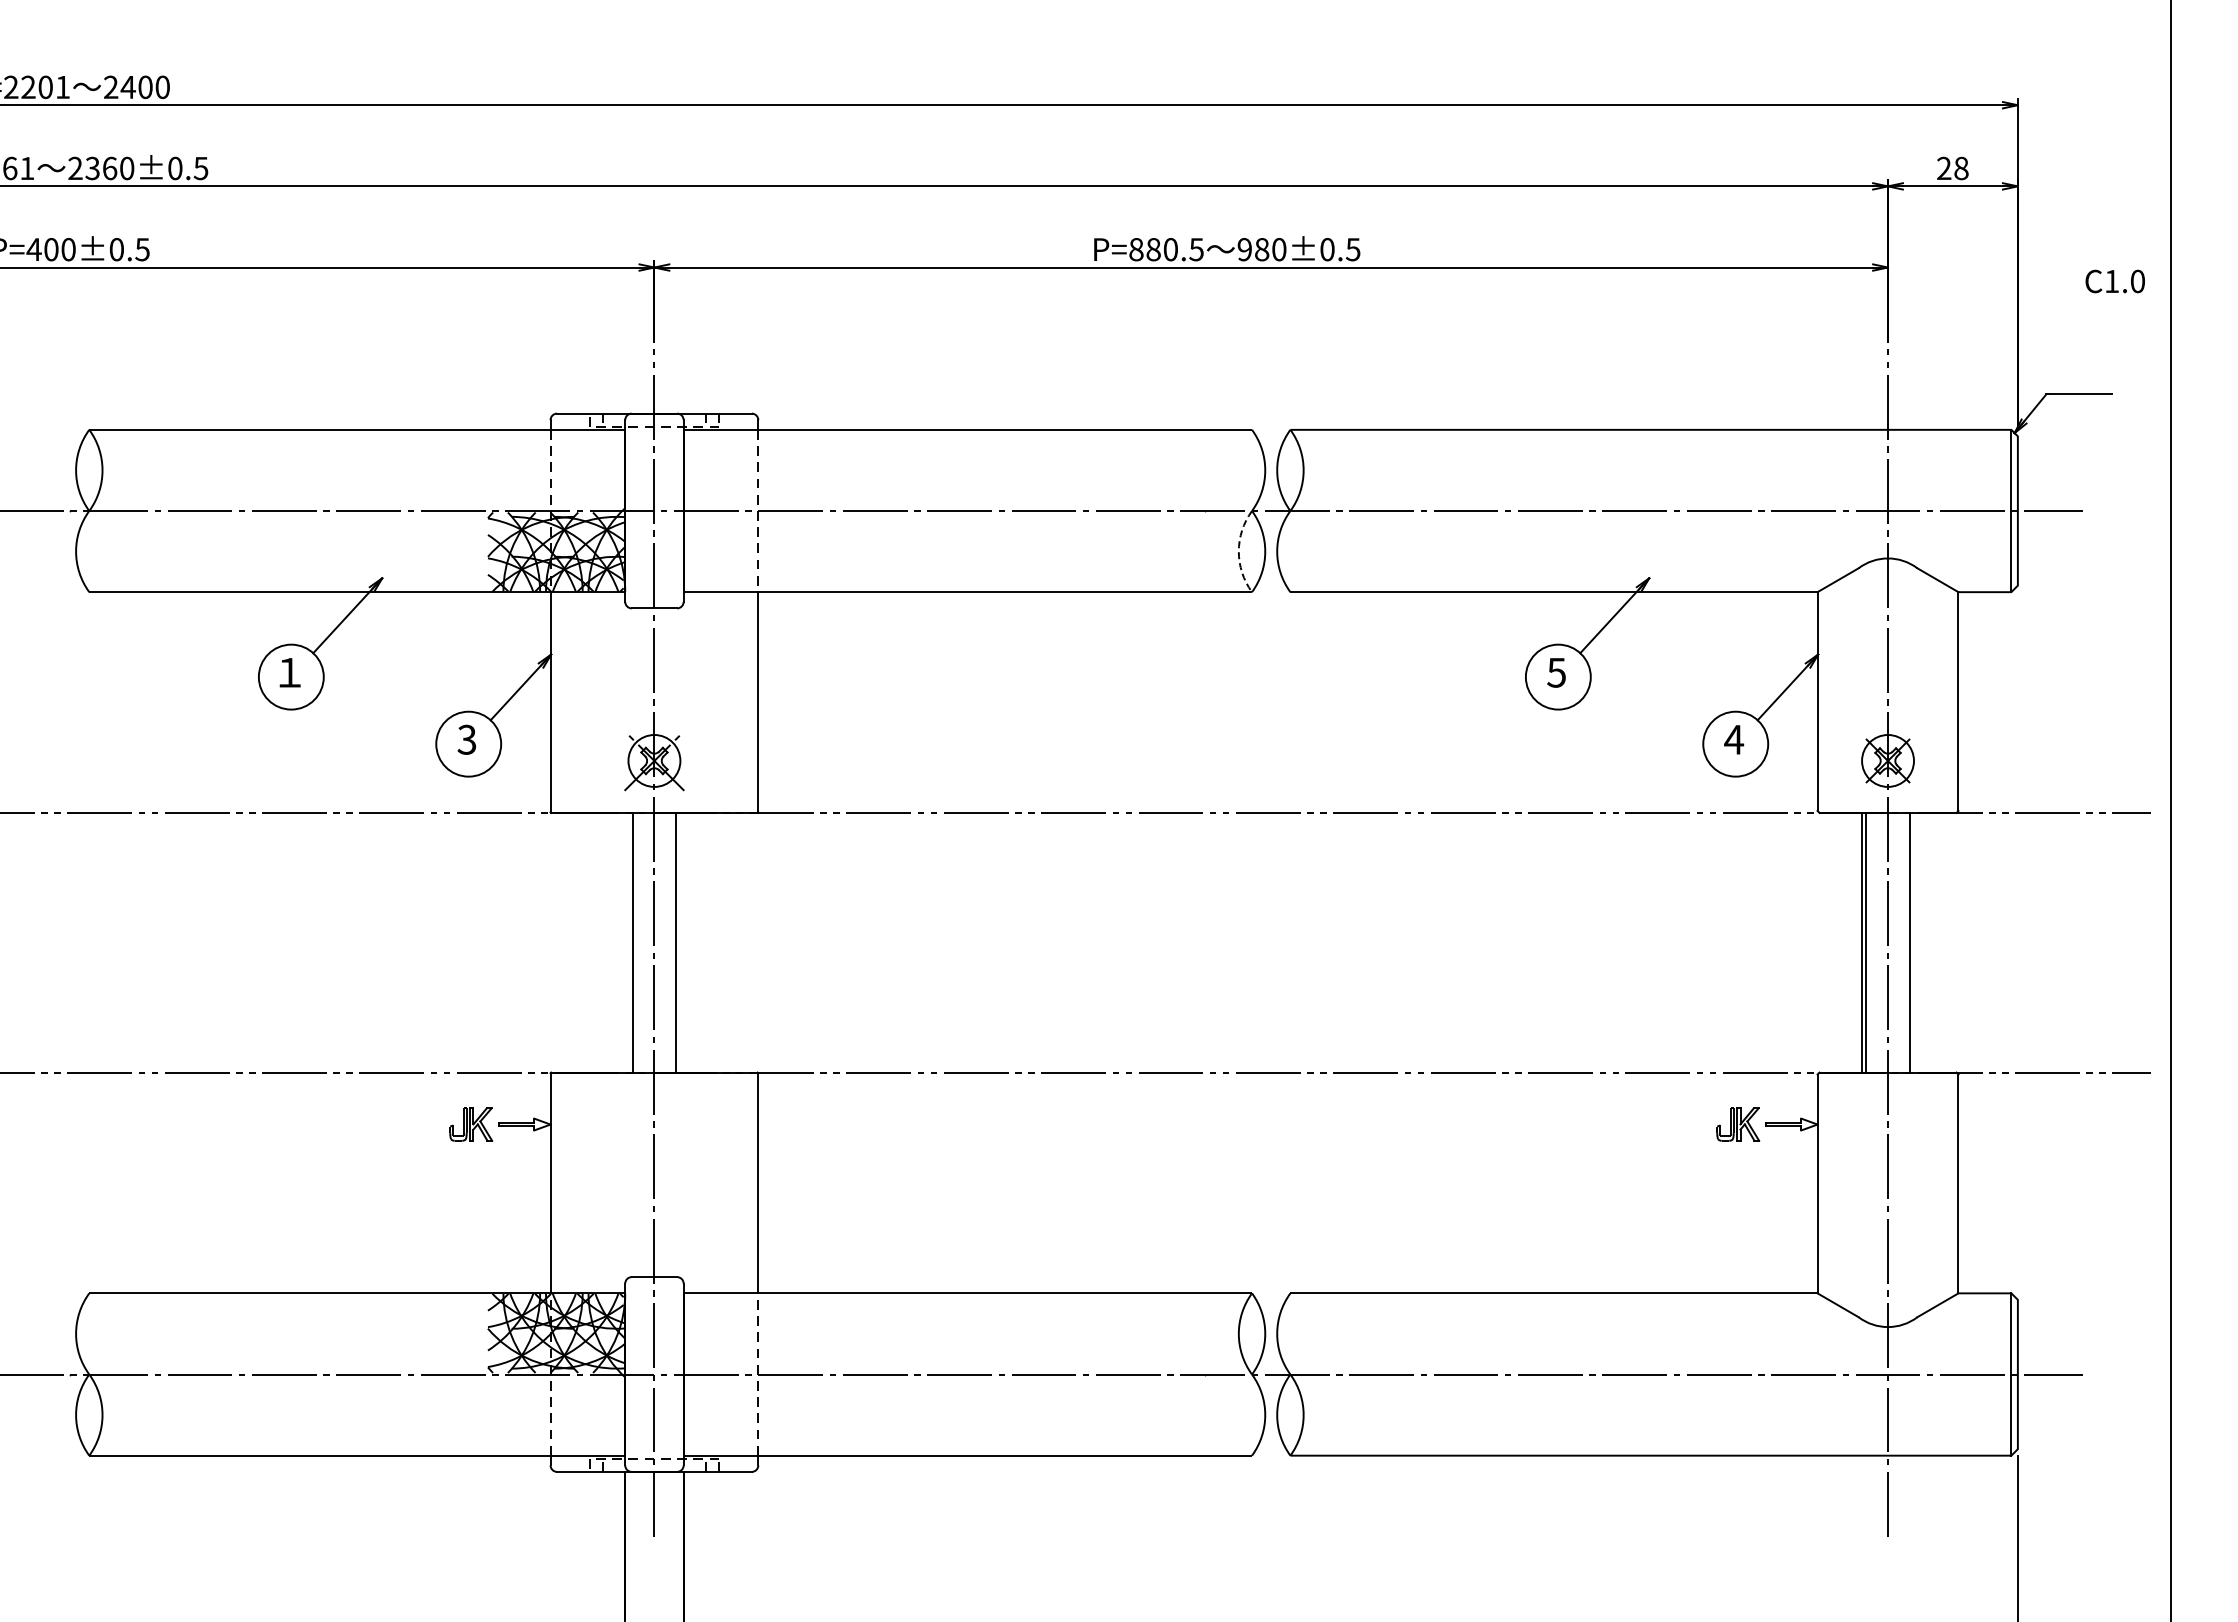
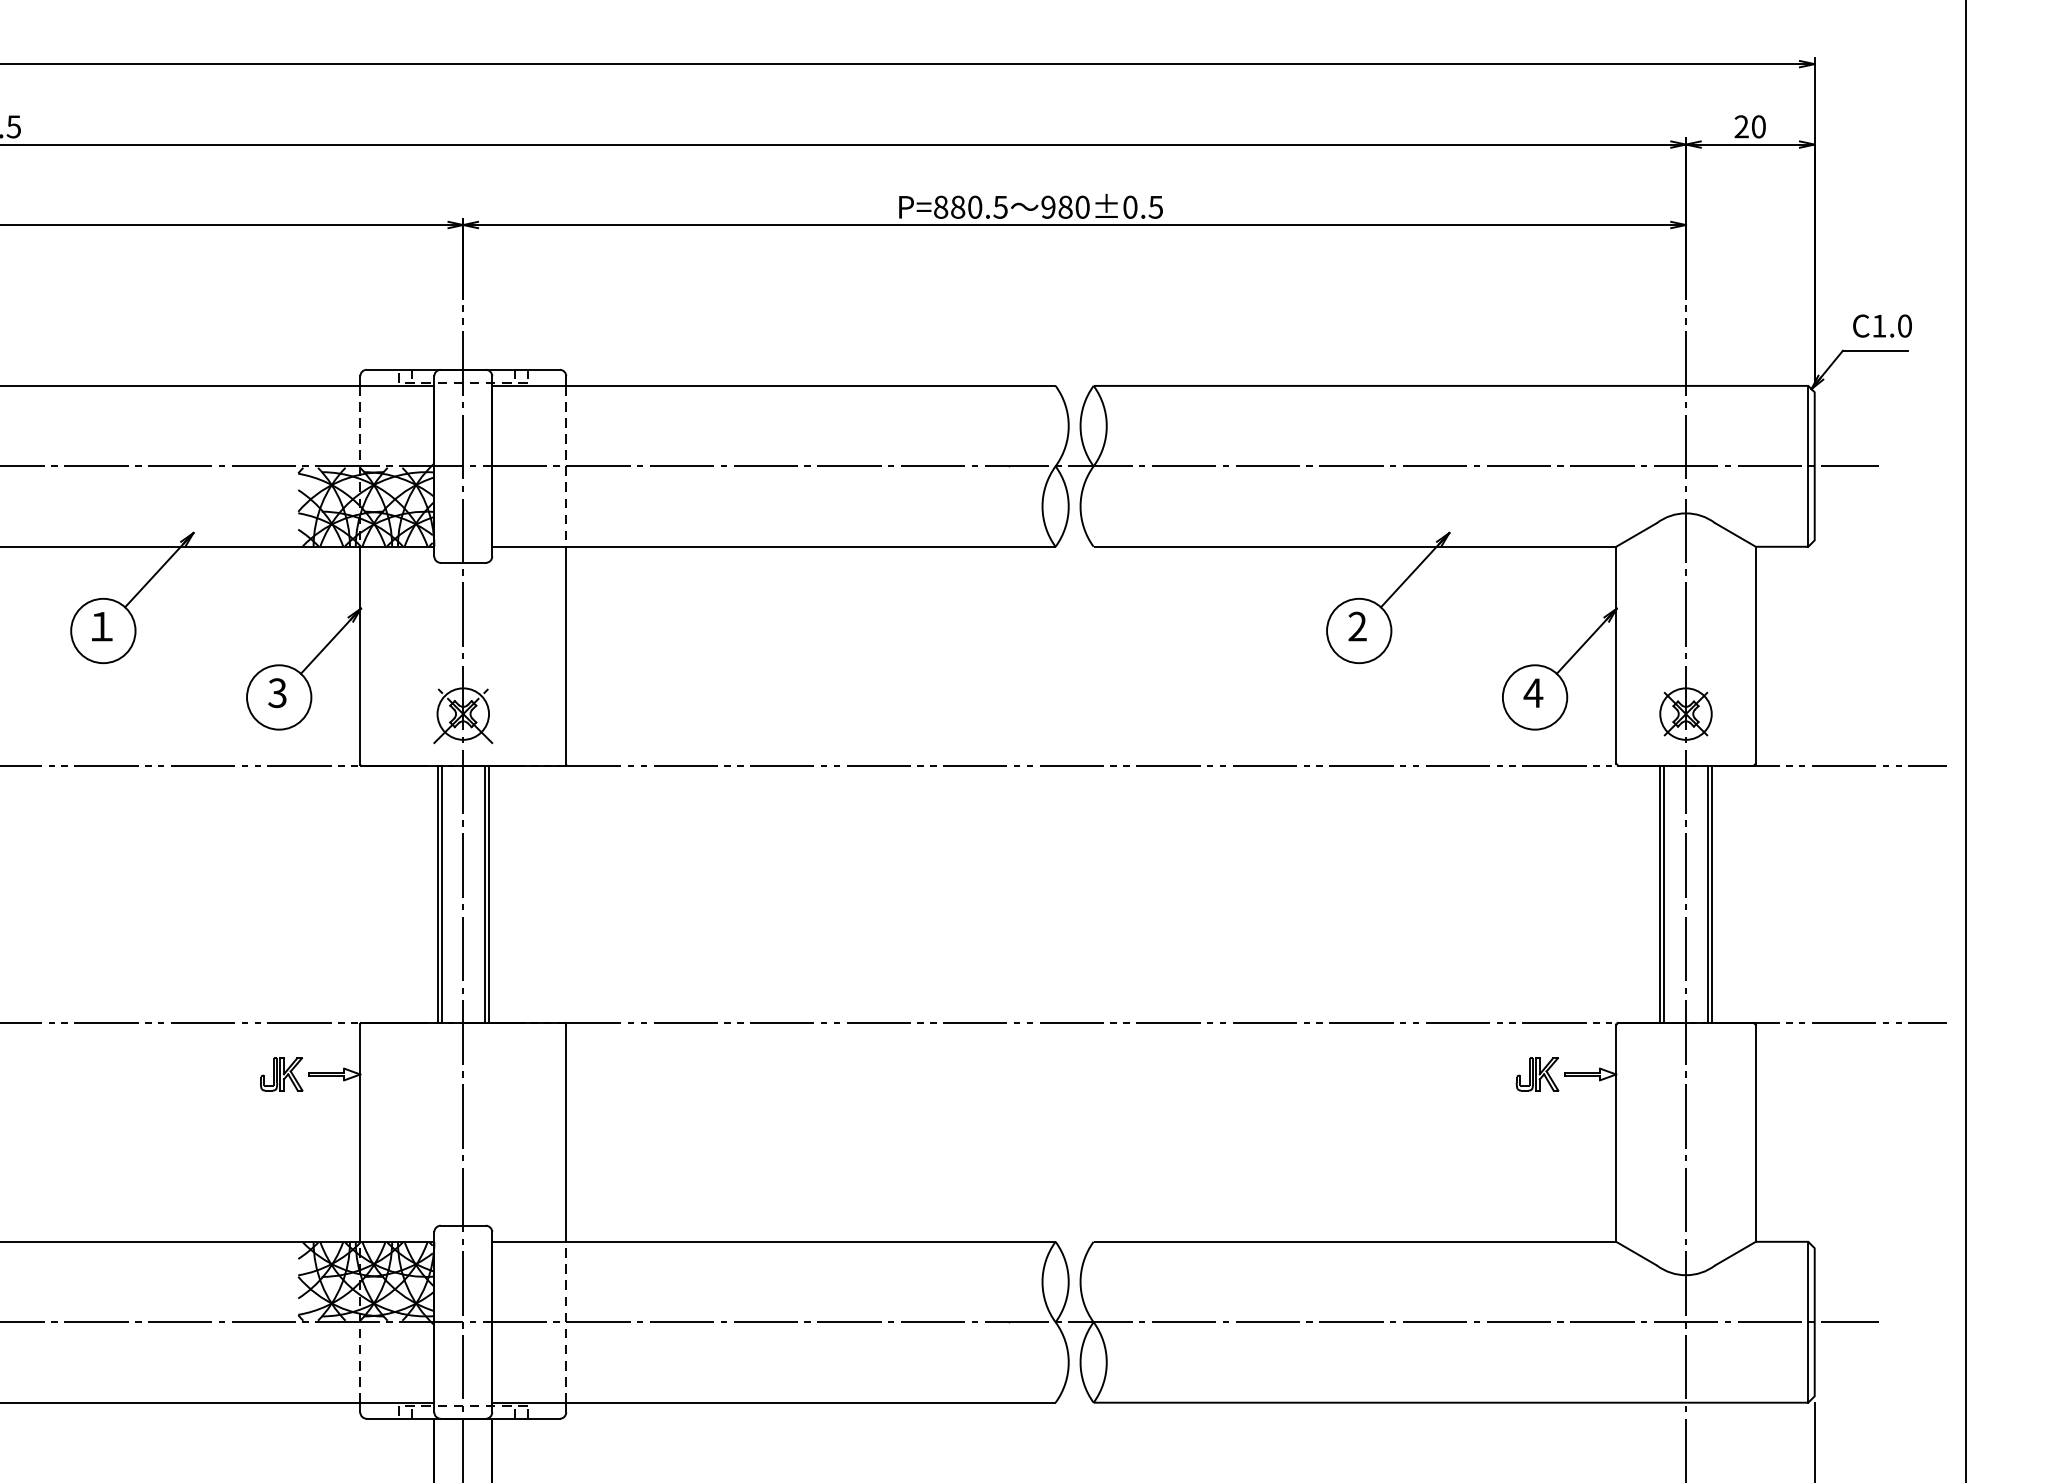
text: (1961, 168) -> (1758, 126), 28 -> 20
text: (2114, 281) -> (1881, 326), moved
arc: (1238, 551) -> (1042, 506), dashed -> solid
text: (1556, 672) -> (1357, 626), 5 -> 2
line: (628, 942) -> (437, 894), added
line: (680, 942) -> (489, 894), added
line: (1913, 942) -> (1711, 894), added

